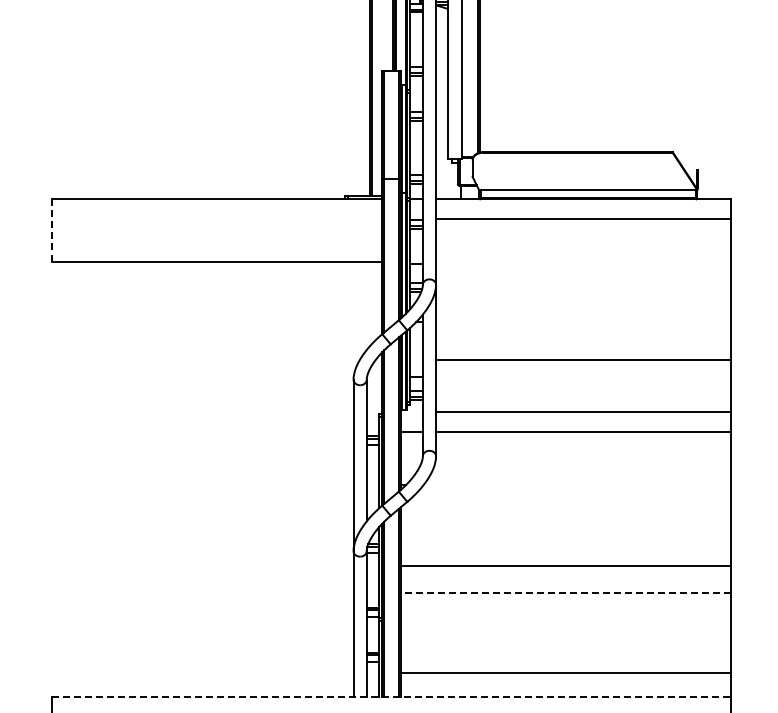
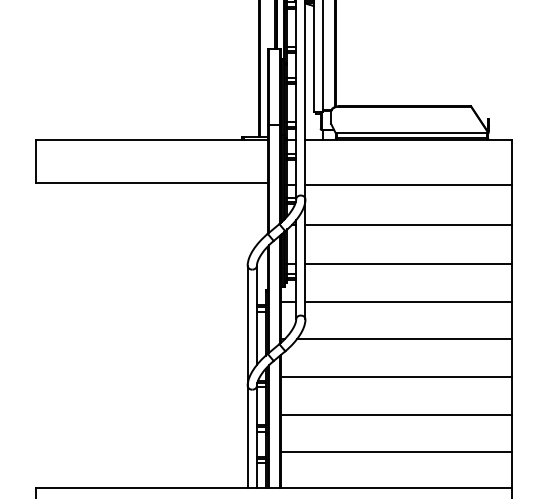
line: (583, 218) -> (408, 184), moved
line: (51, 231) -> (36, 161), dashed -> solid
line: (583, 359) -> (408, 224), moved
line: (583, 411) -> (408, 263), moved
line: (577, 484) -> (404, 339), added
line: (566, 565) -> (396, 376), moved
line: (565, 593) -> (396, 415), dashed -> solid
line: (566, 672) -> (396, 451), moved
line: (391, 696) -> (274, 487), dashed -> solid

